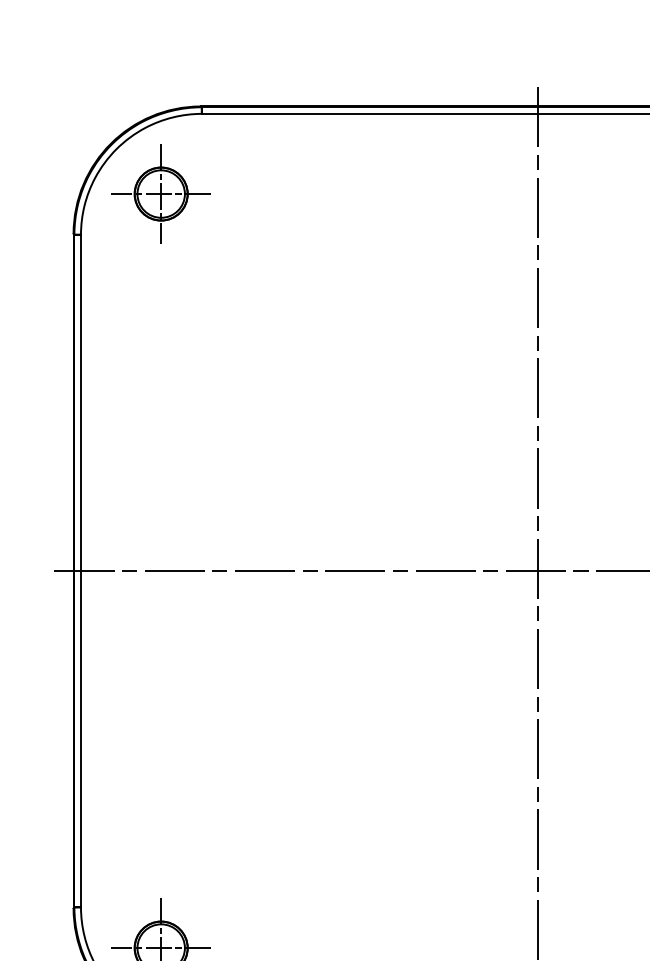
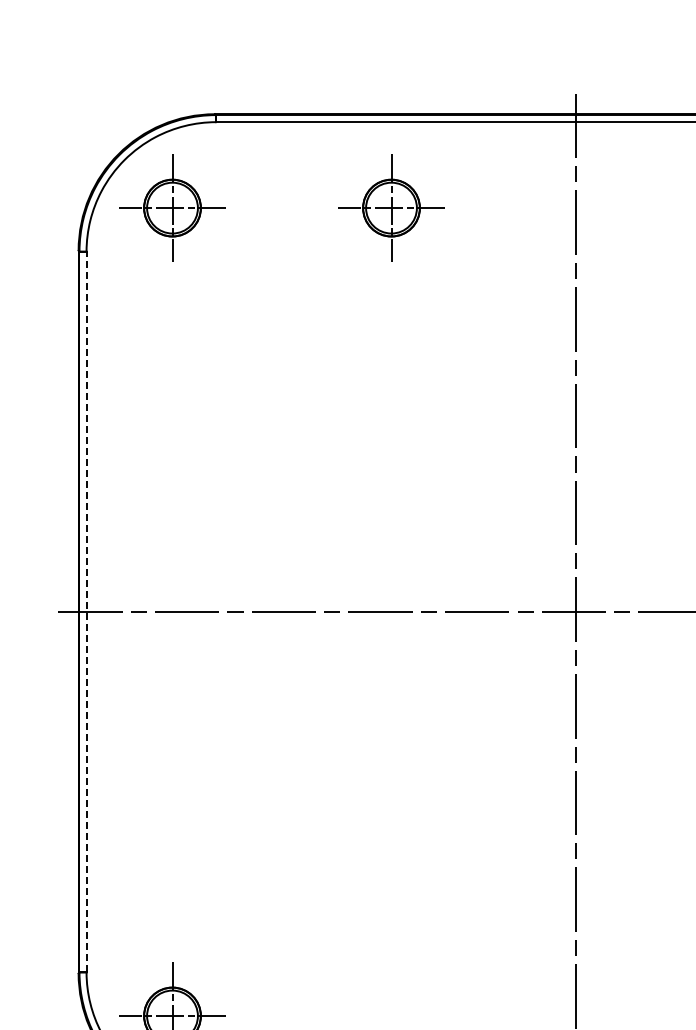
part: (365, 193) -> (391, 207), added
line: (80, 570) -> (86, 611), solid -> dashed

